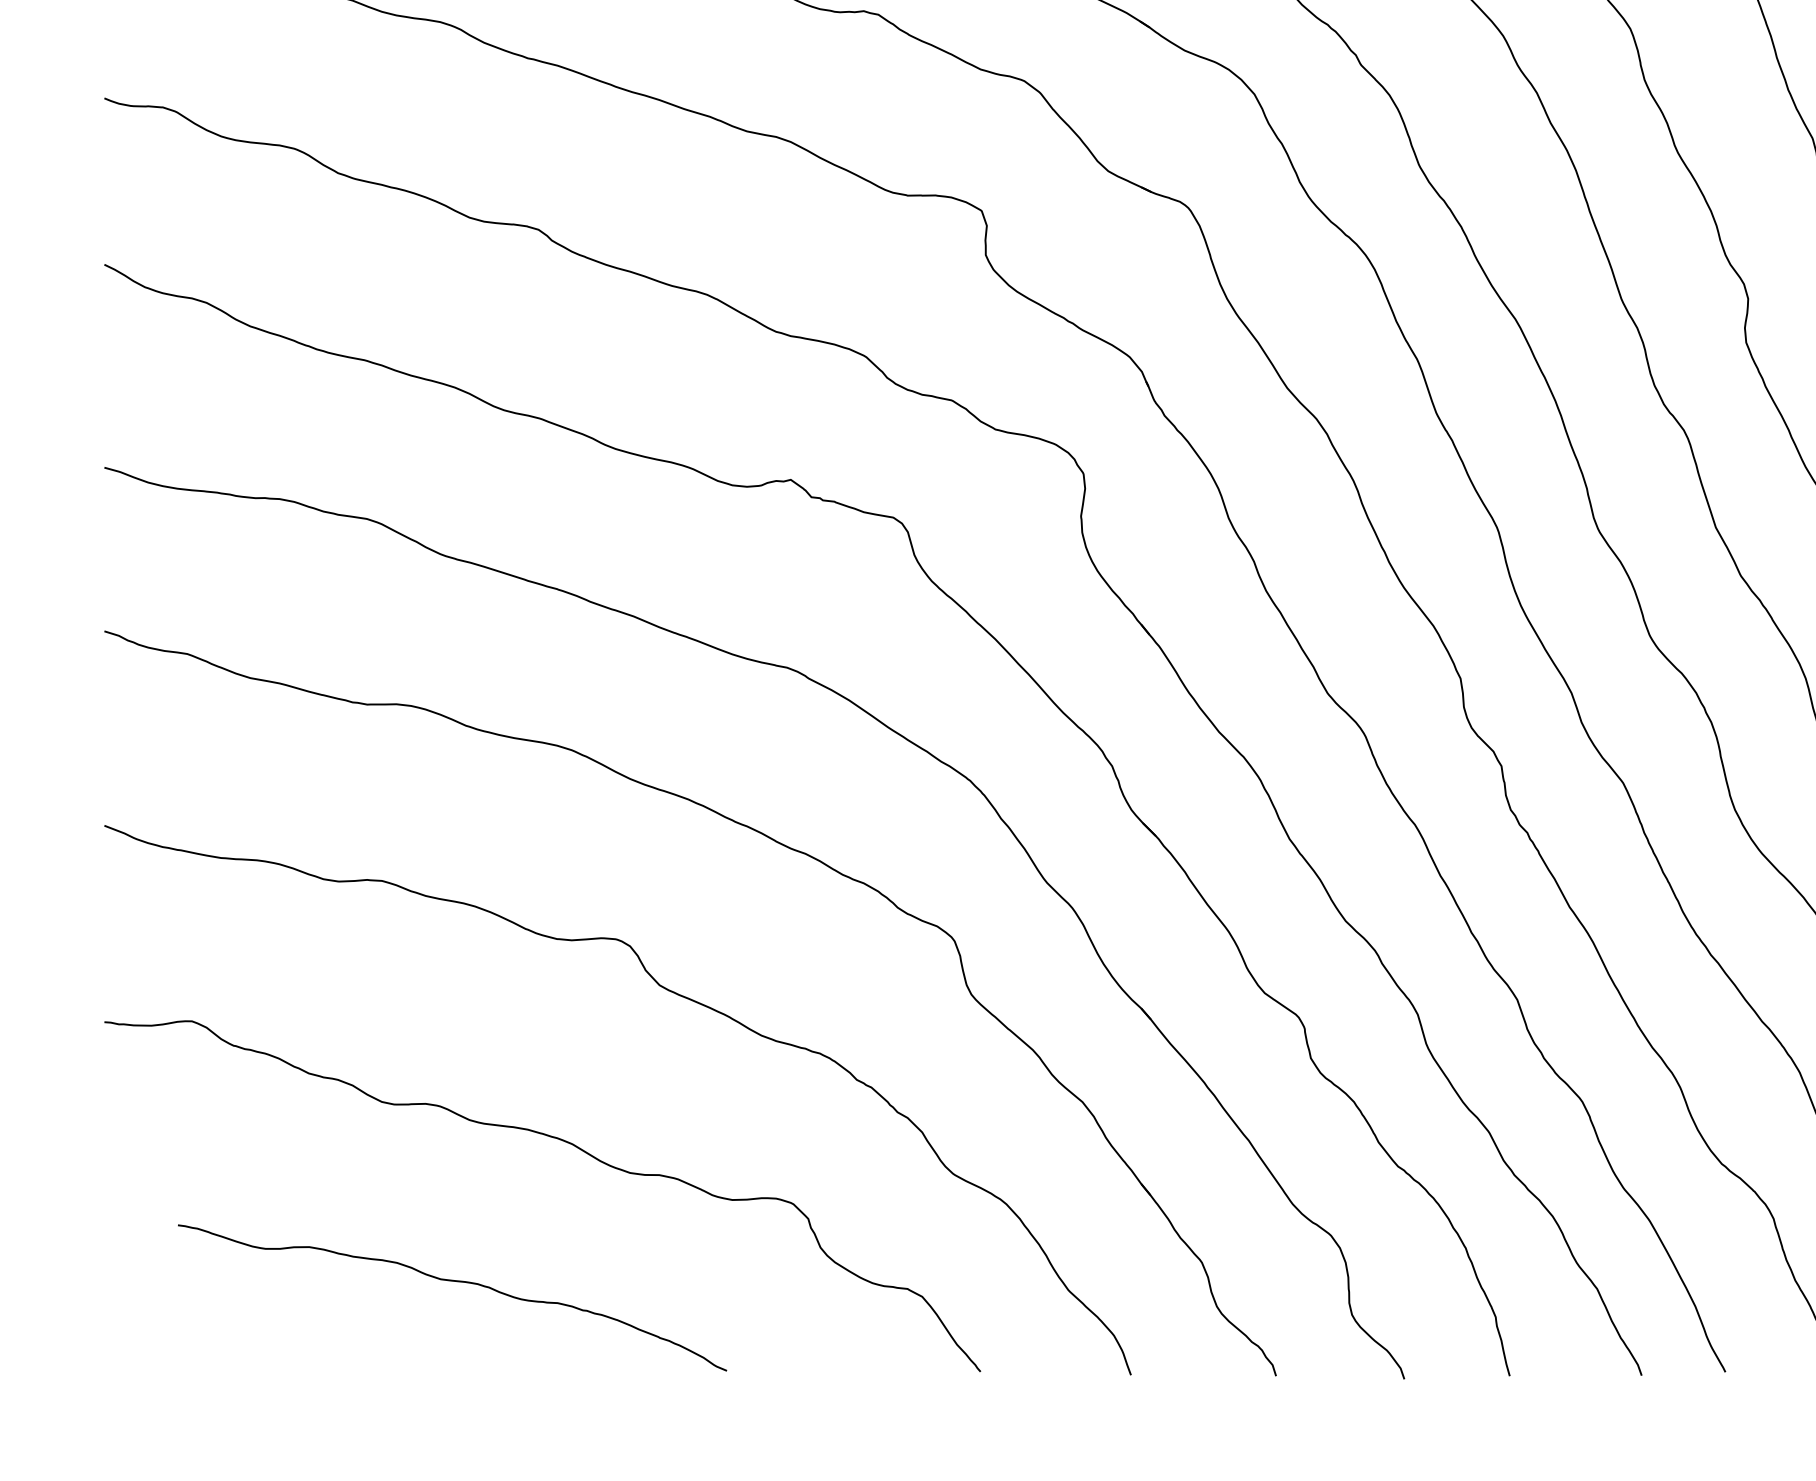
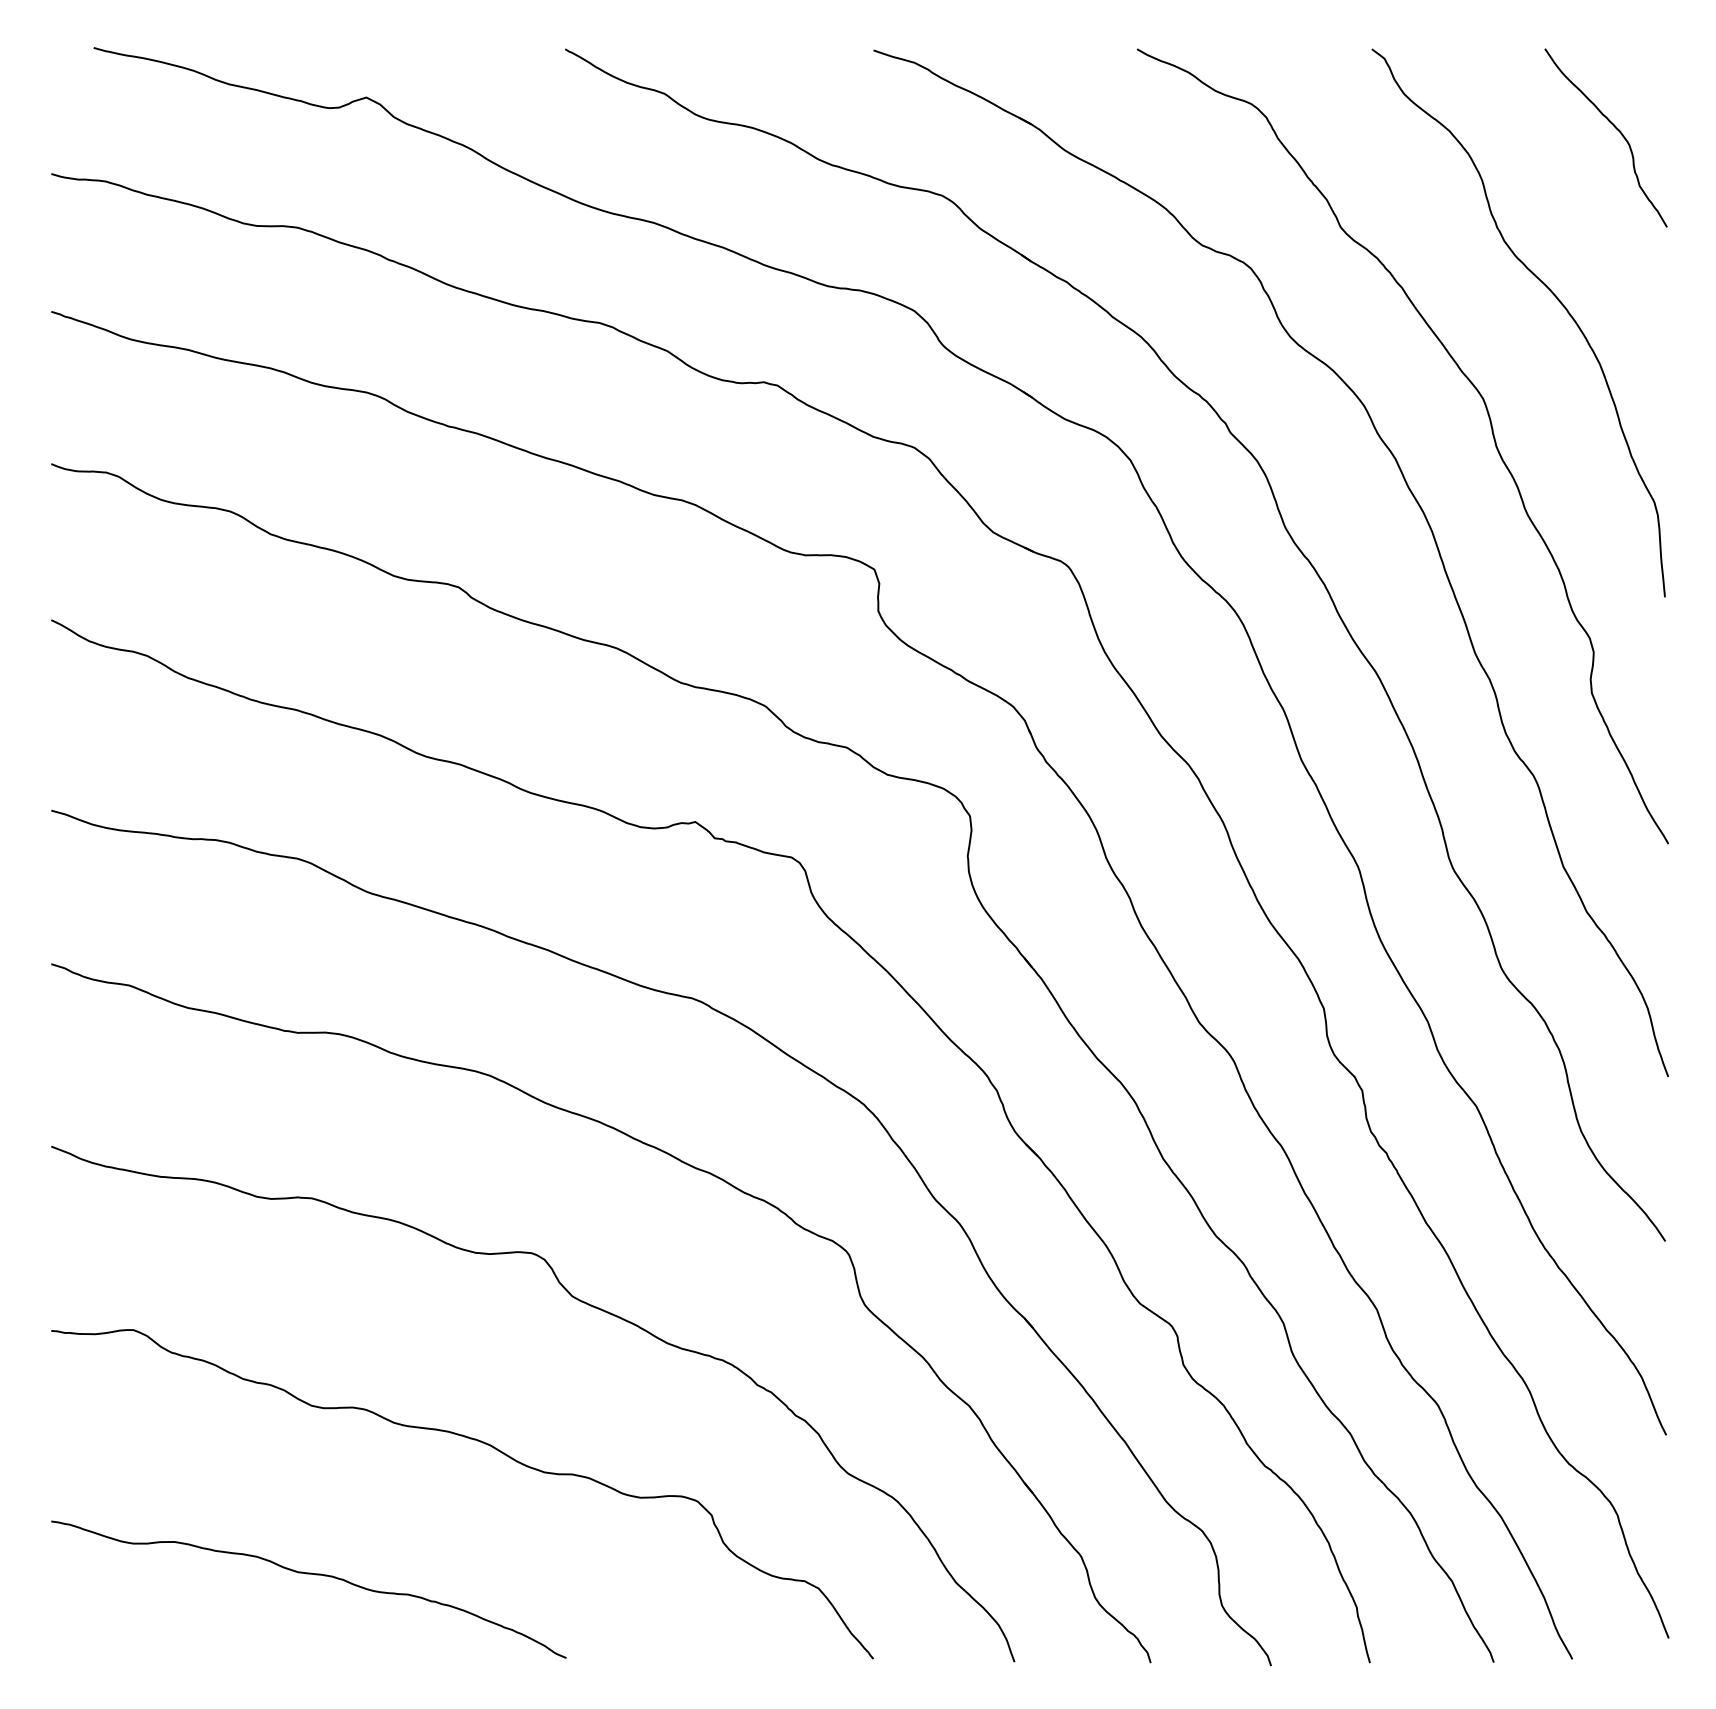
curve: (452, 1281) -> (308, 1574), moved

